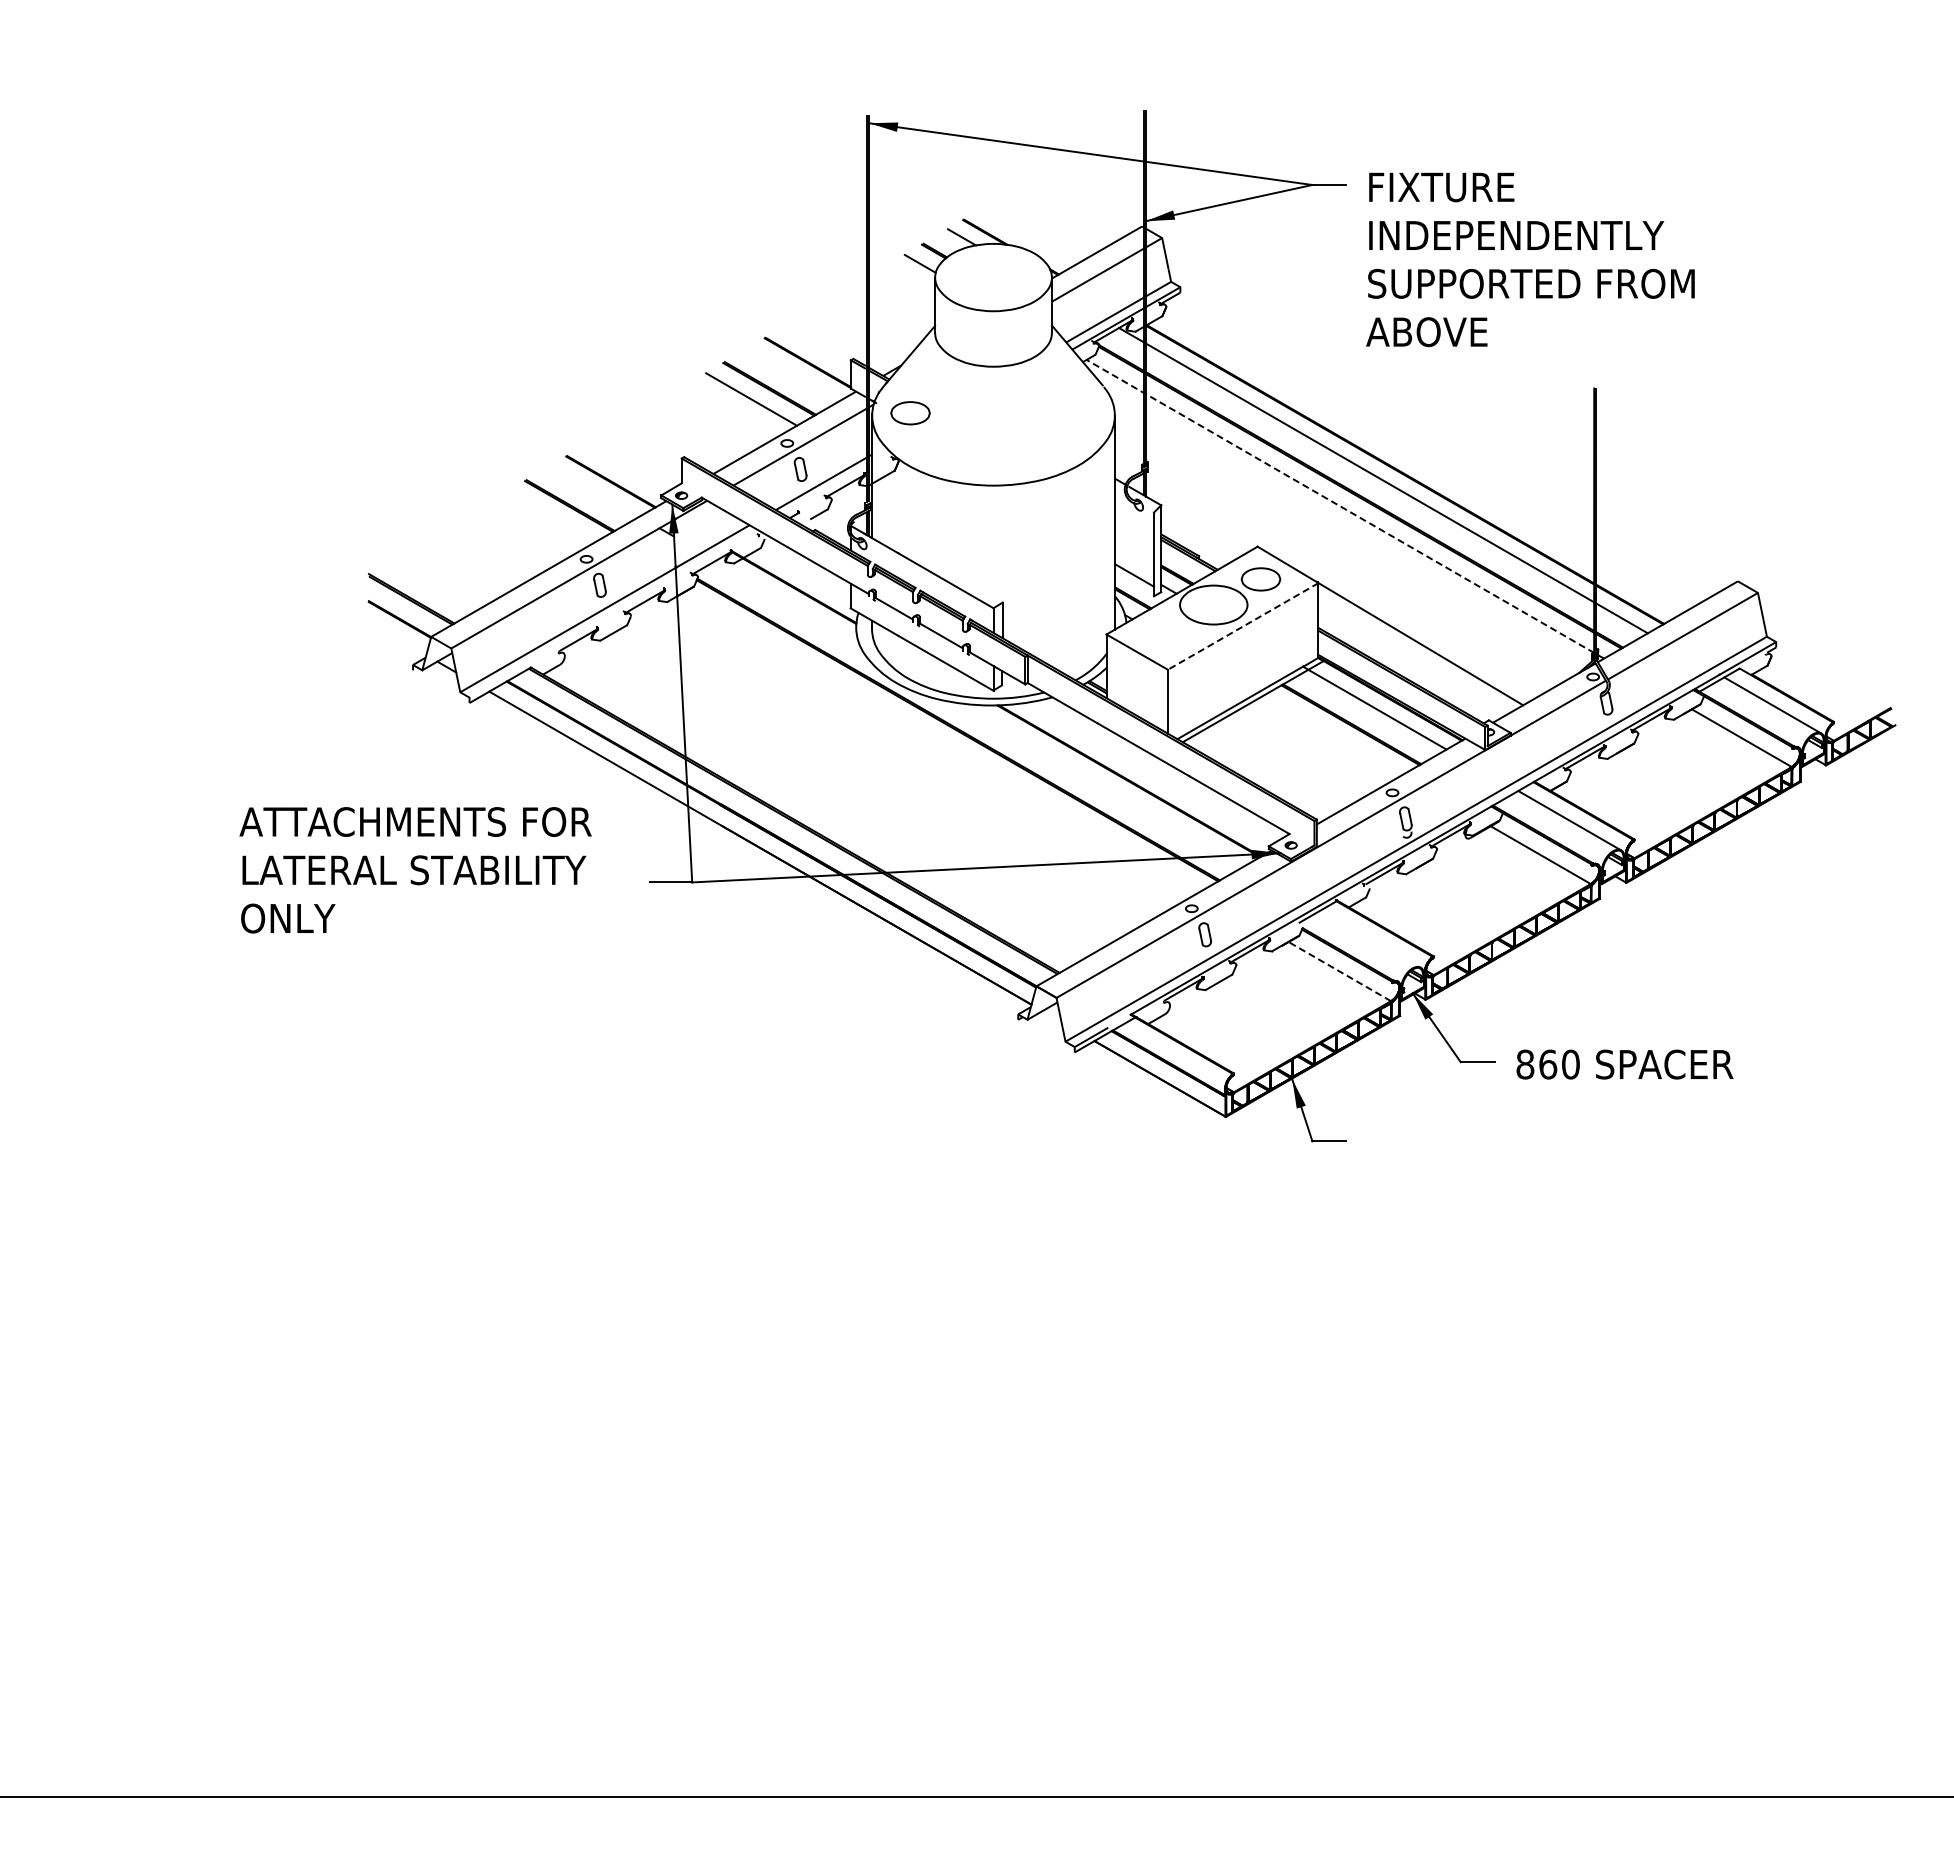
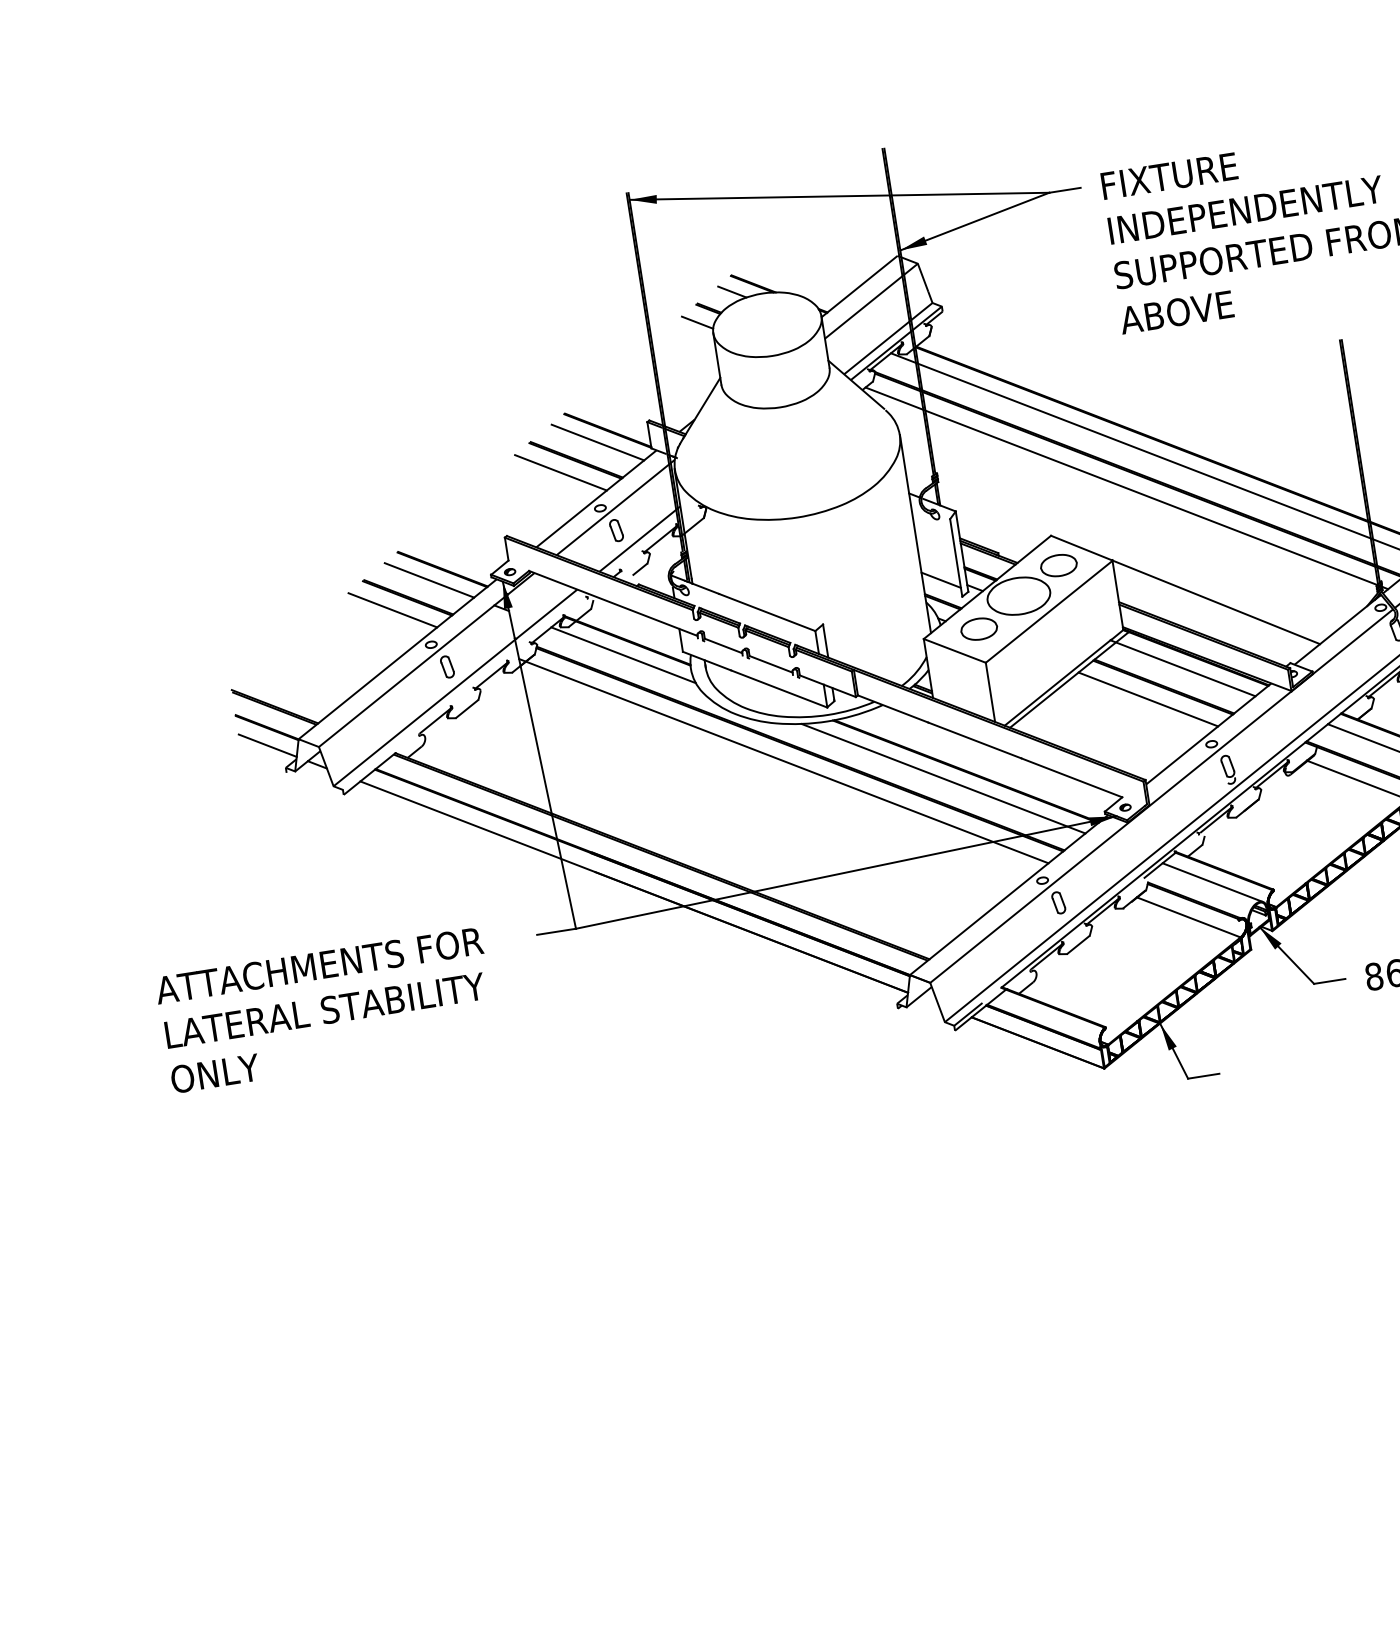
line: (795, 373) -> (597, 442), added
part: (910, 413) -> (979, 629), moved
line: (595, 490) -> (429, 579), added
line: (1345, 509) -> (1127, 488), dashed -> solid
line: (551, 516) -> (392, 610), added
line: (787, 601) -> (623, 654), added
line: (1243, 626) -> (1049, 611), dashed -> solid
line: (397, 638) -> (267, 745), added
line: (1333, 735) -> (1148, 699), added
line: (938, 739) -> (783, 760), added
line: (1103, 784) -> (942, 778), added
text: (415, 870) -> (326, 1010), moved
line: (1370, 938) -> (1212, 882), added
line: (1339, 971) -> (1188, 917), dashed -> solid

